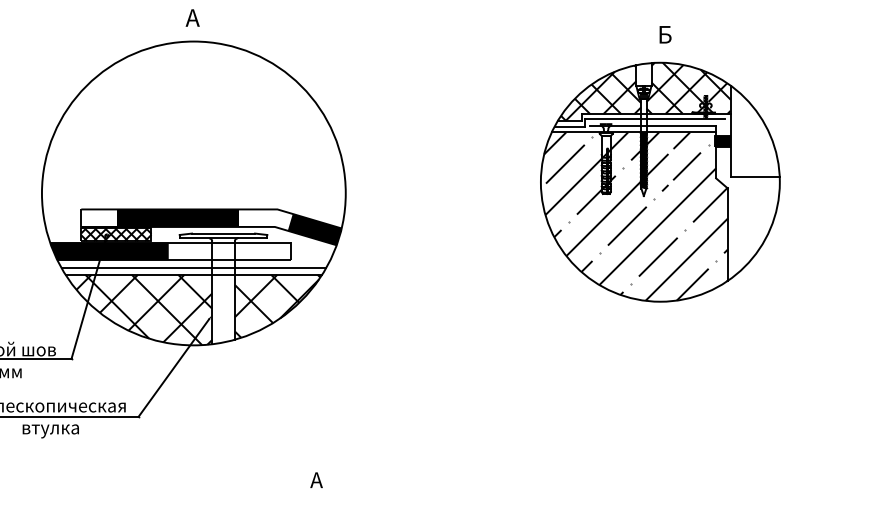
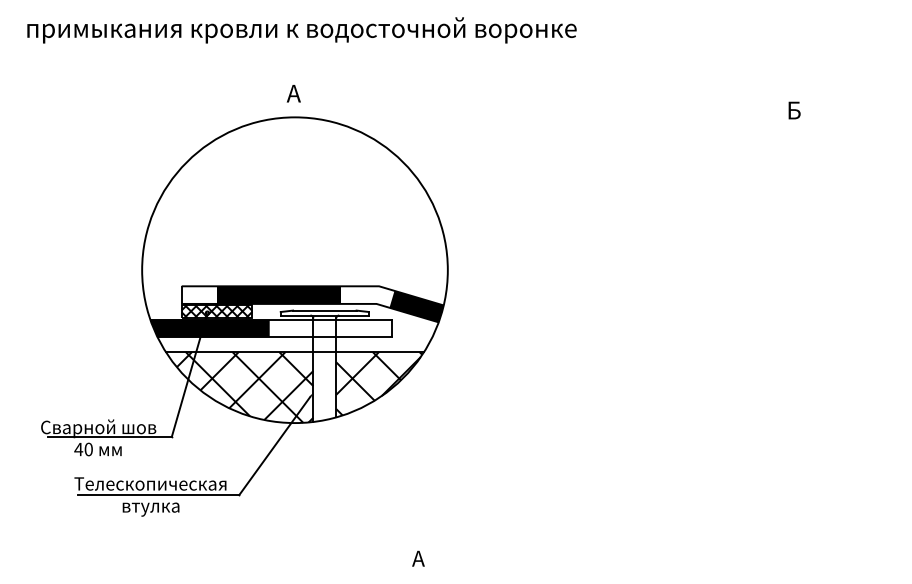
text: (665, 34) -> (794, 110), moved
part: (660, 181) -> (764, 258), removed
line: (193, 268) -> (294, 345), removed

